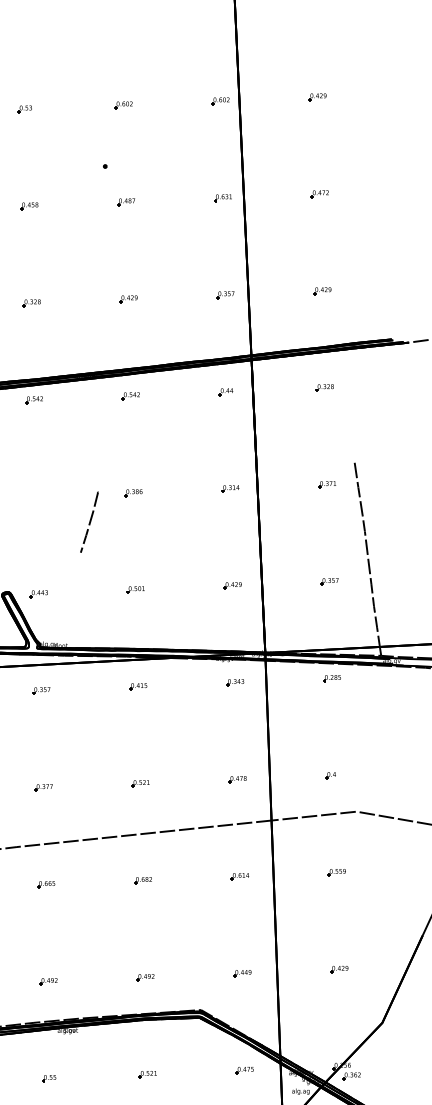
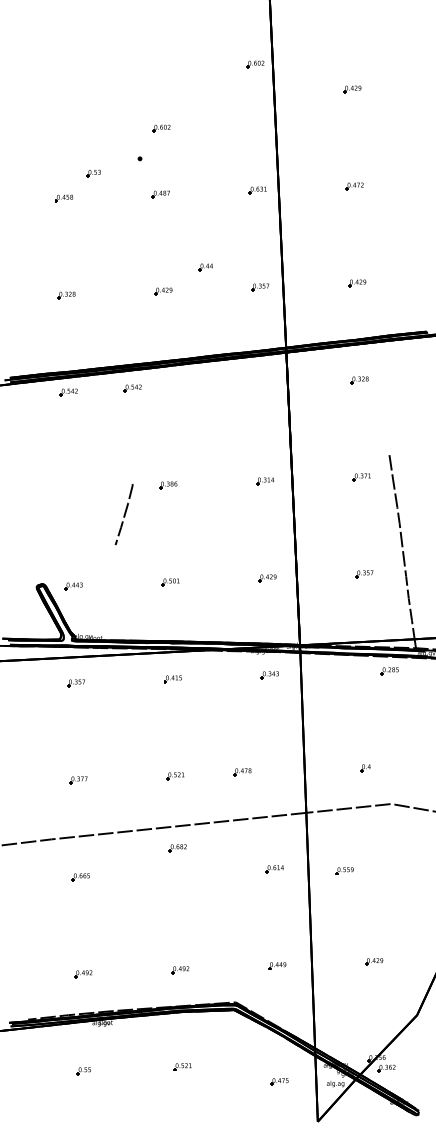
part: (220, 101) -> (255, 64), moved
part: (123, 105) -> (161, 128), moved
part: (24, 109) -> (93, 173), moved
part: (225, 392) -> (205, 267), moved
part: (130, 396) -> (132, 388), moved
part: (331, 679) -> (389, 671), moved
part: (237, 780) -> (242, 772), moved
part: (336, 872) -> (344, 870), moved
part: (142, 881) -> (177, 848), moved
part: (244, 1070) -> (279, 1081), moved

